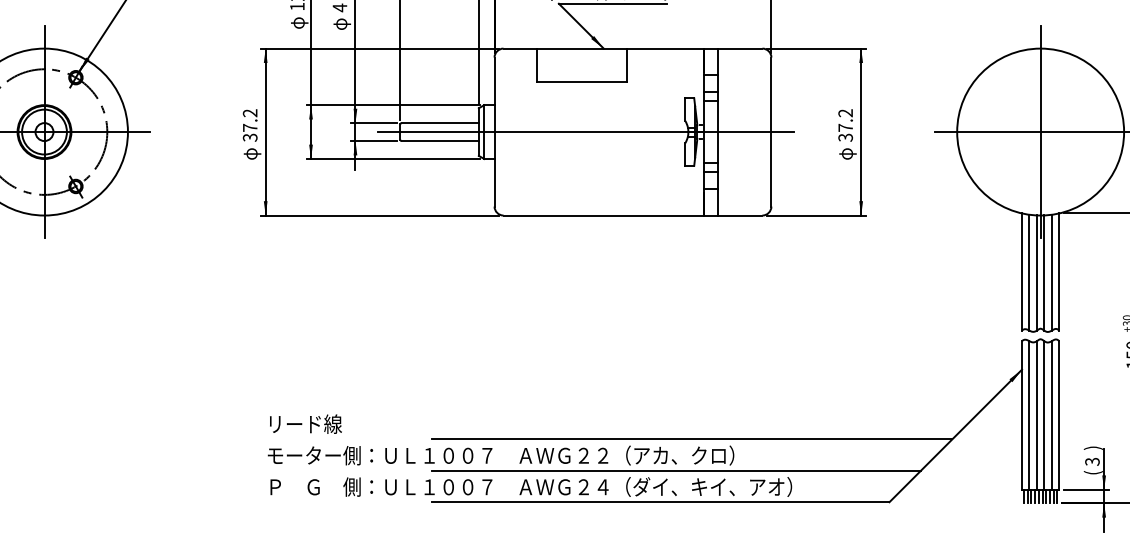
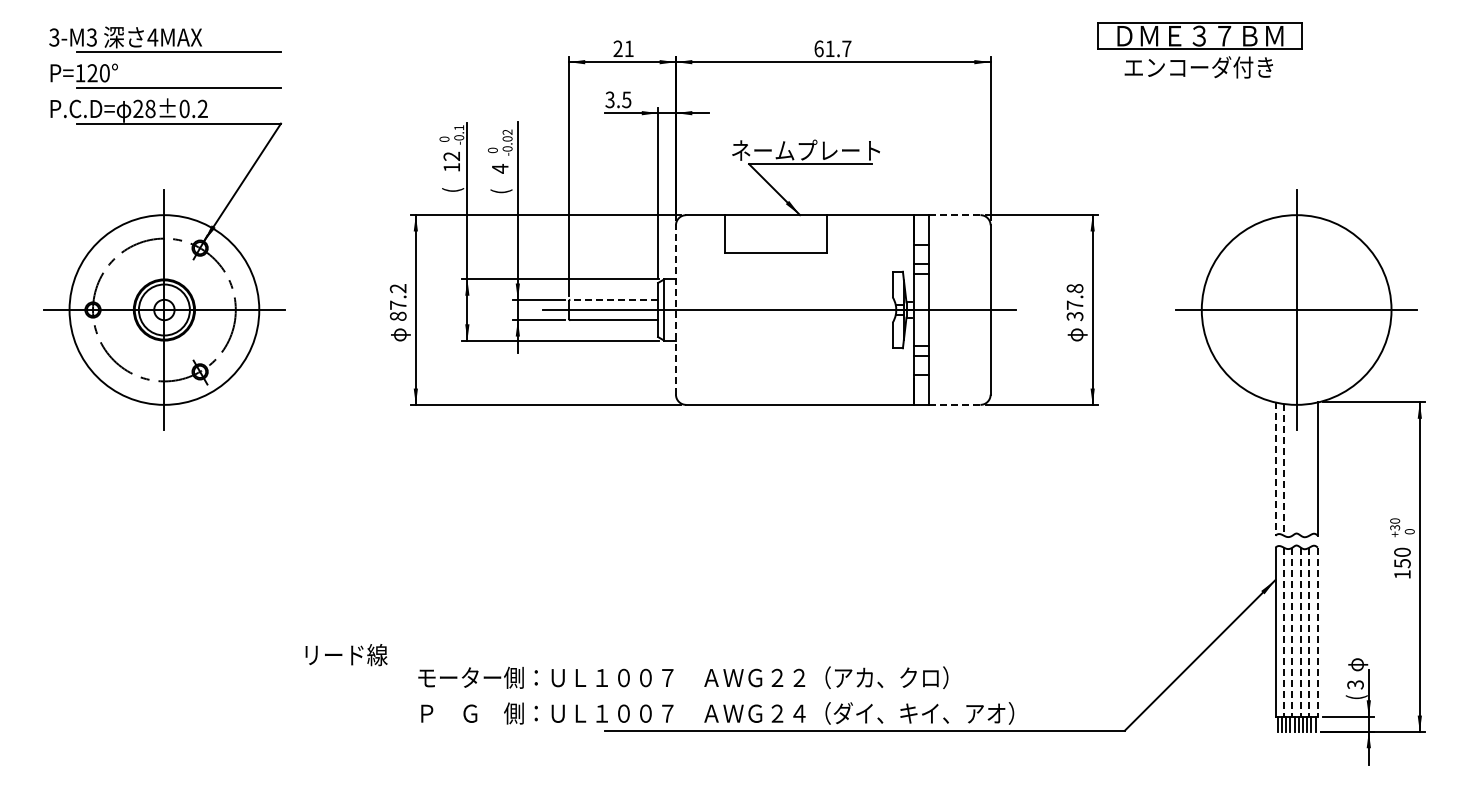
text: (298, 22) -> (453, 185), φ -> (
text: (341, 23) -> (501, 186), φ -> (
line: (739, 48) -> (954, 215), solid -> dashed
text: (845, 113) -> (1074, 288), 37.2 -> 37.8
line: (440, 122) -> (614, 299), solid -> dashed
line: (494, 132) -> (675, 310), solid -> dashed
text: (250, 137) -> (398, 316), 37.2 -> 87.2
line: (739, 215) -> (954, 404), solid -> dashed
line: (1022, 272) -> (1275, 469), solid -> dashed
line: (1029, 272) -> (1283, 469), solid -> dashed
line: (1036, 272) -> (1292, 469), removed
line: (1044, 272) -> (1300, 469), removed
line: (1051, 272) -> (1309, 469), removed
line: (1029, 415) -> (1283, 632), solid -> dashed
line: (1036, 415) -> (1292, 632), solid -> dashed
line: (1044, 415) -> (1300, 632), solid -> dashed
line: (1051, 415) -> (1309, 632), solid -> dashed
line: (1058, 415) -> (1317, 632), solid -> dashed
text: (305, 424) -> (346, 655), moved
line: (692, 439) -> (900, 659), removed
text: (1093, 443) -> (1356, 664), ) -> φ
line: (676, 471) -> (882, 695), removed

